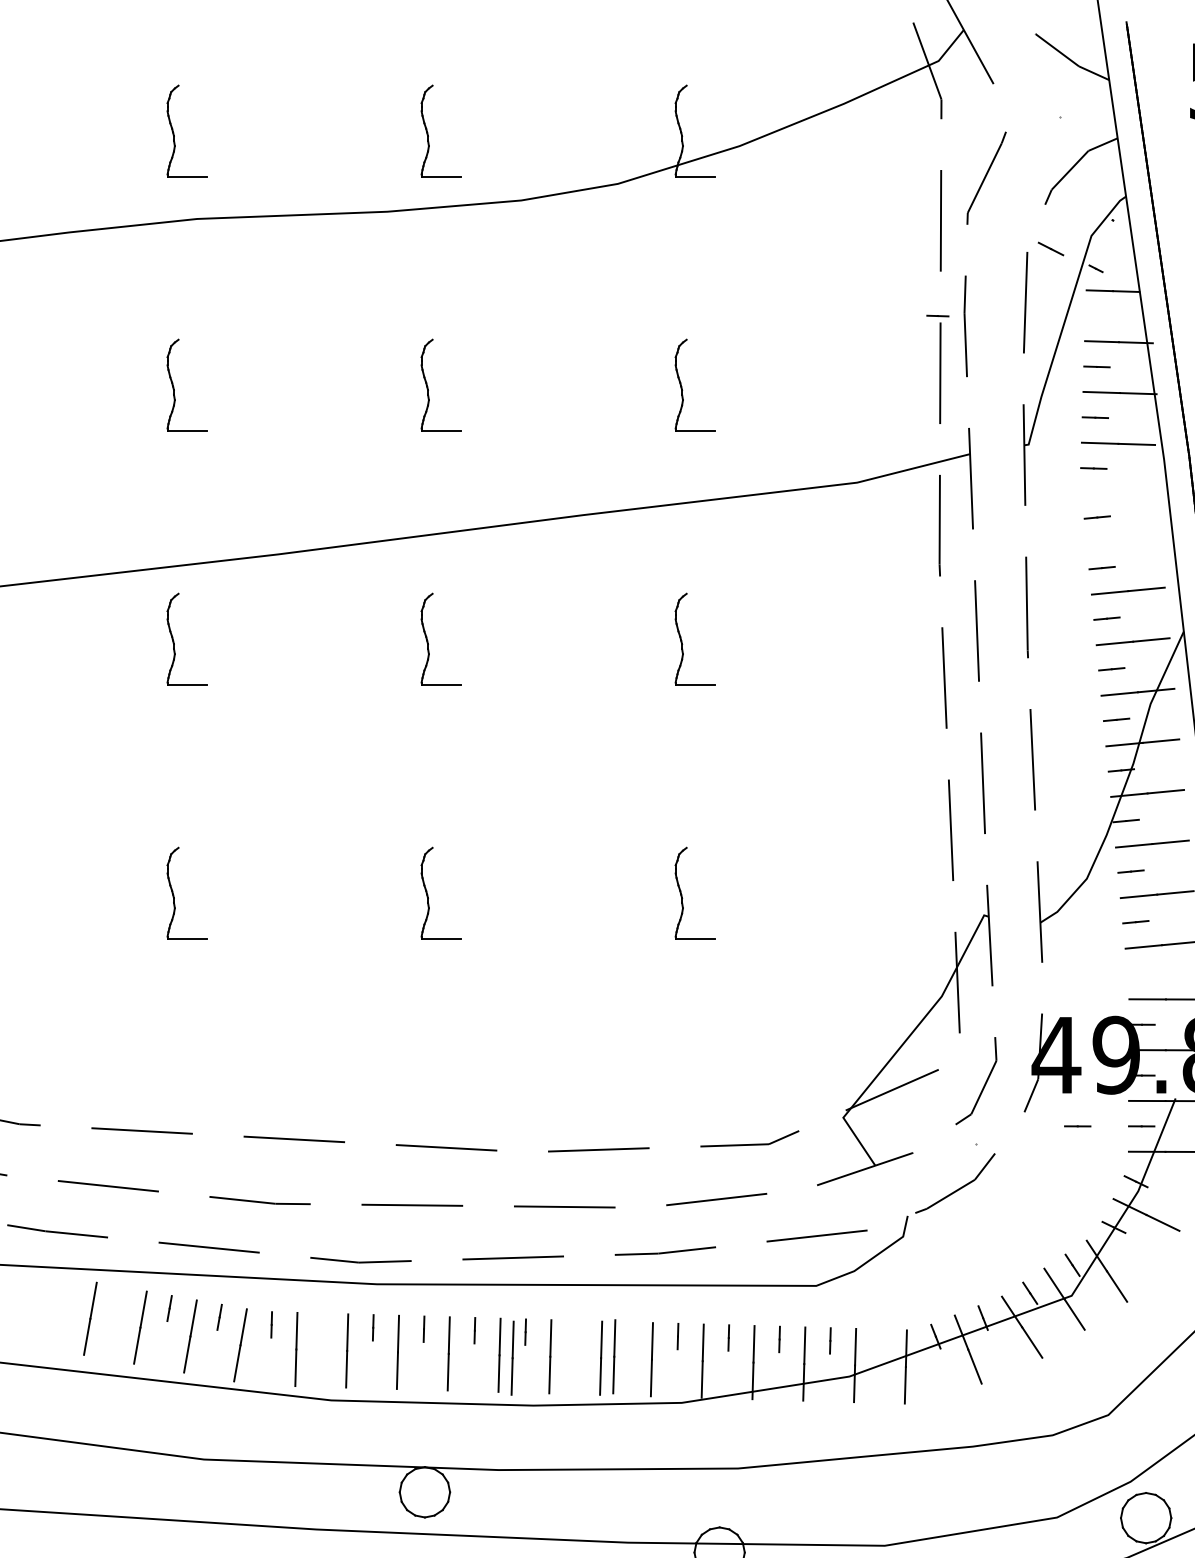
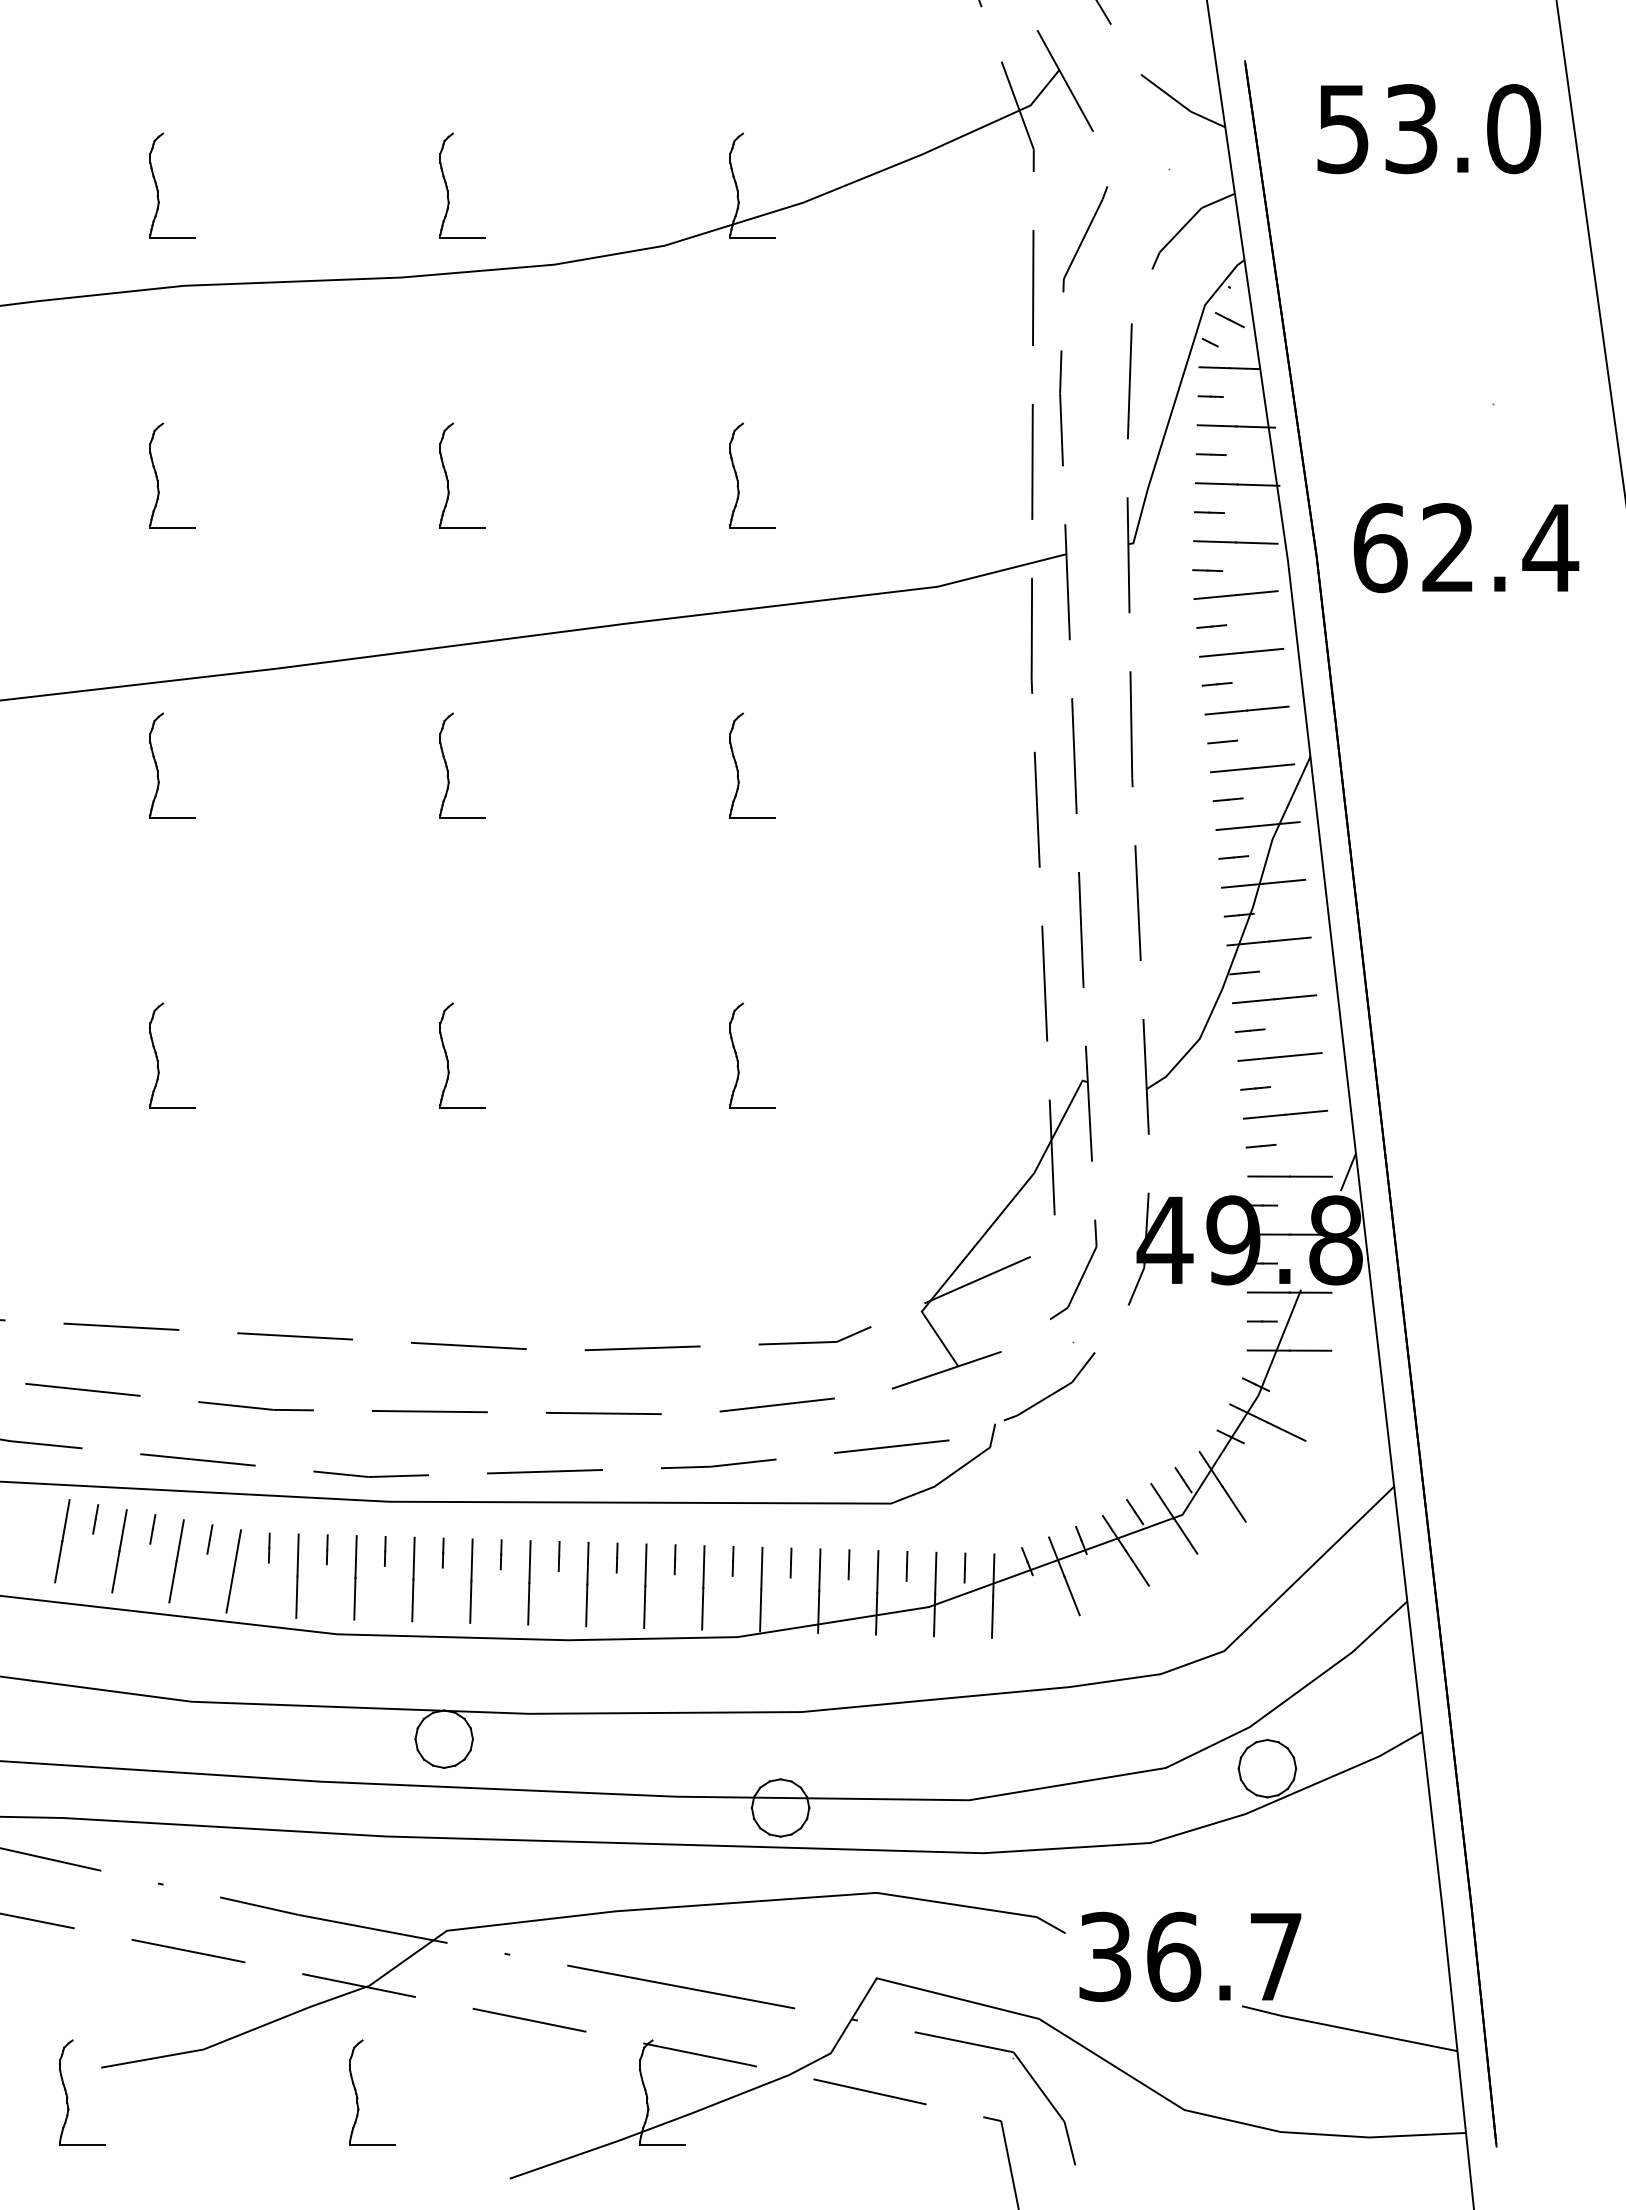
line: (1050, 249) -> (1229, 320), moved
line: (937, 315) -> (1210, 396), moved
line: (1118, 489) -> (1235, 594), added
line: (1123, 540) -> (1241, 652), added
line: (1140, 972) -> (1260, 1145), added
line: (1077, 1126) -> (1189, 1321), removed
line: (119, 1299) -> (95, 1519), added
line: (322, 1326) -> (327, 1549), added
line: (575, 1333) -> (616, 1557), added
line: (626, 1334) -> (674, 1559), added
line: (880, 1341) -> (964, 1567), added
line: (614, 1356) -> (660, 1584), removed
line: (512, 1357) -> (544, 1585), removed

